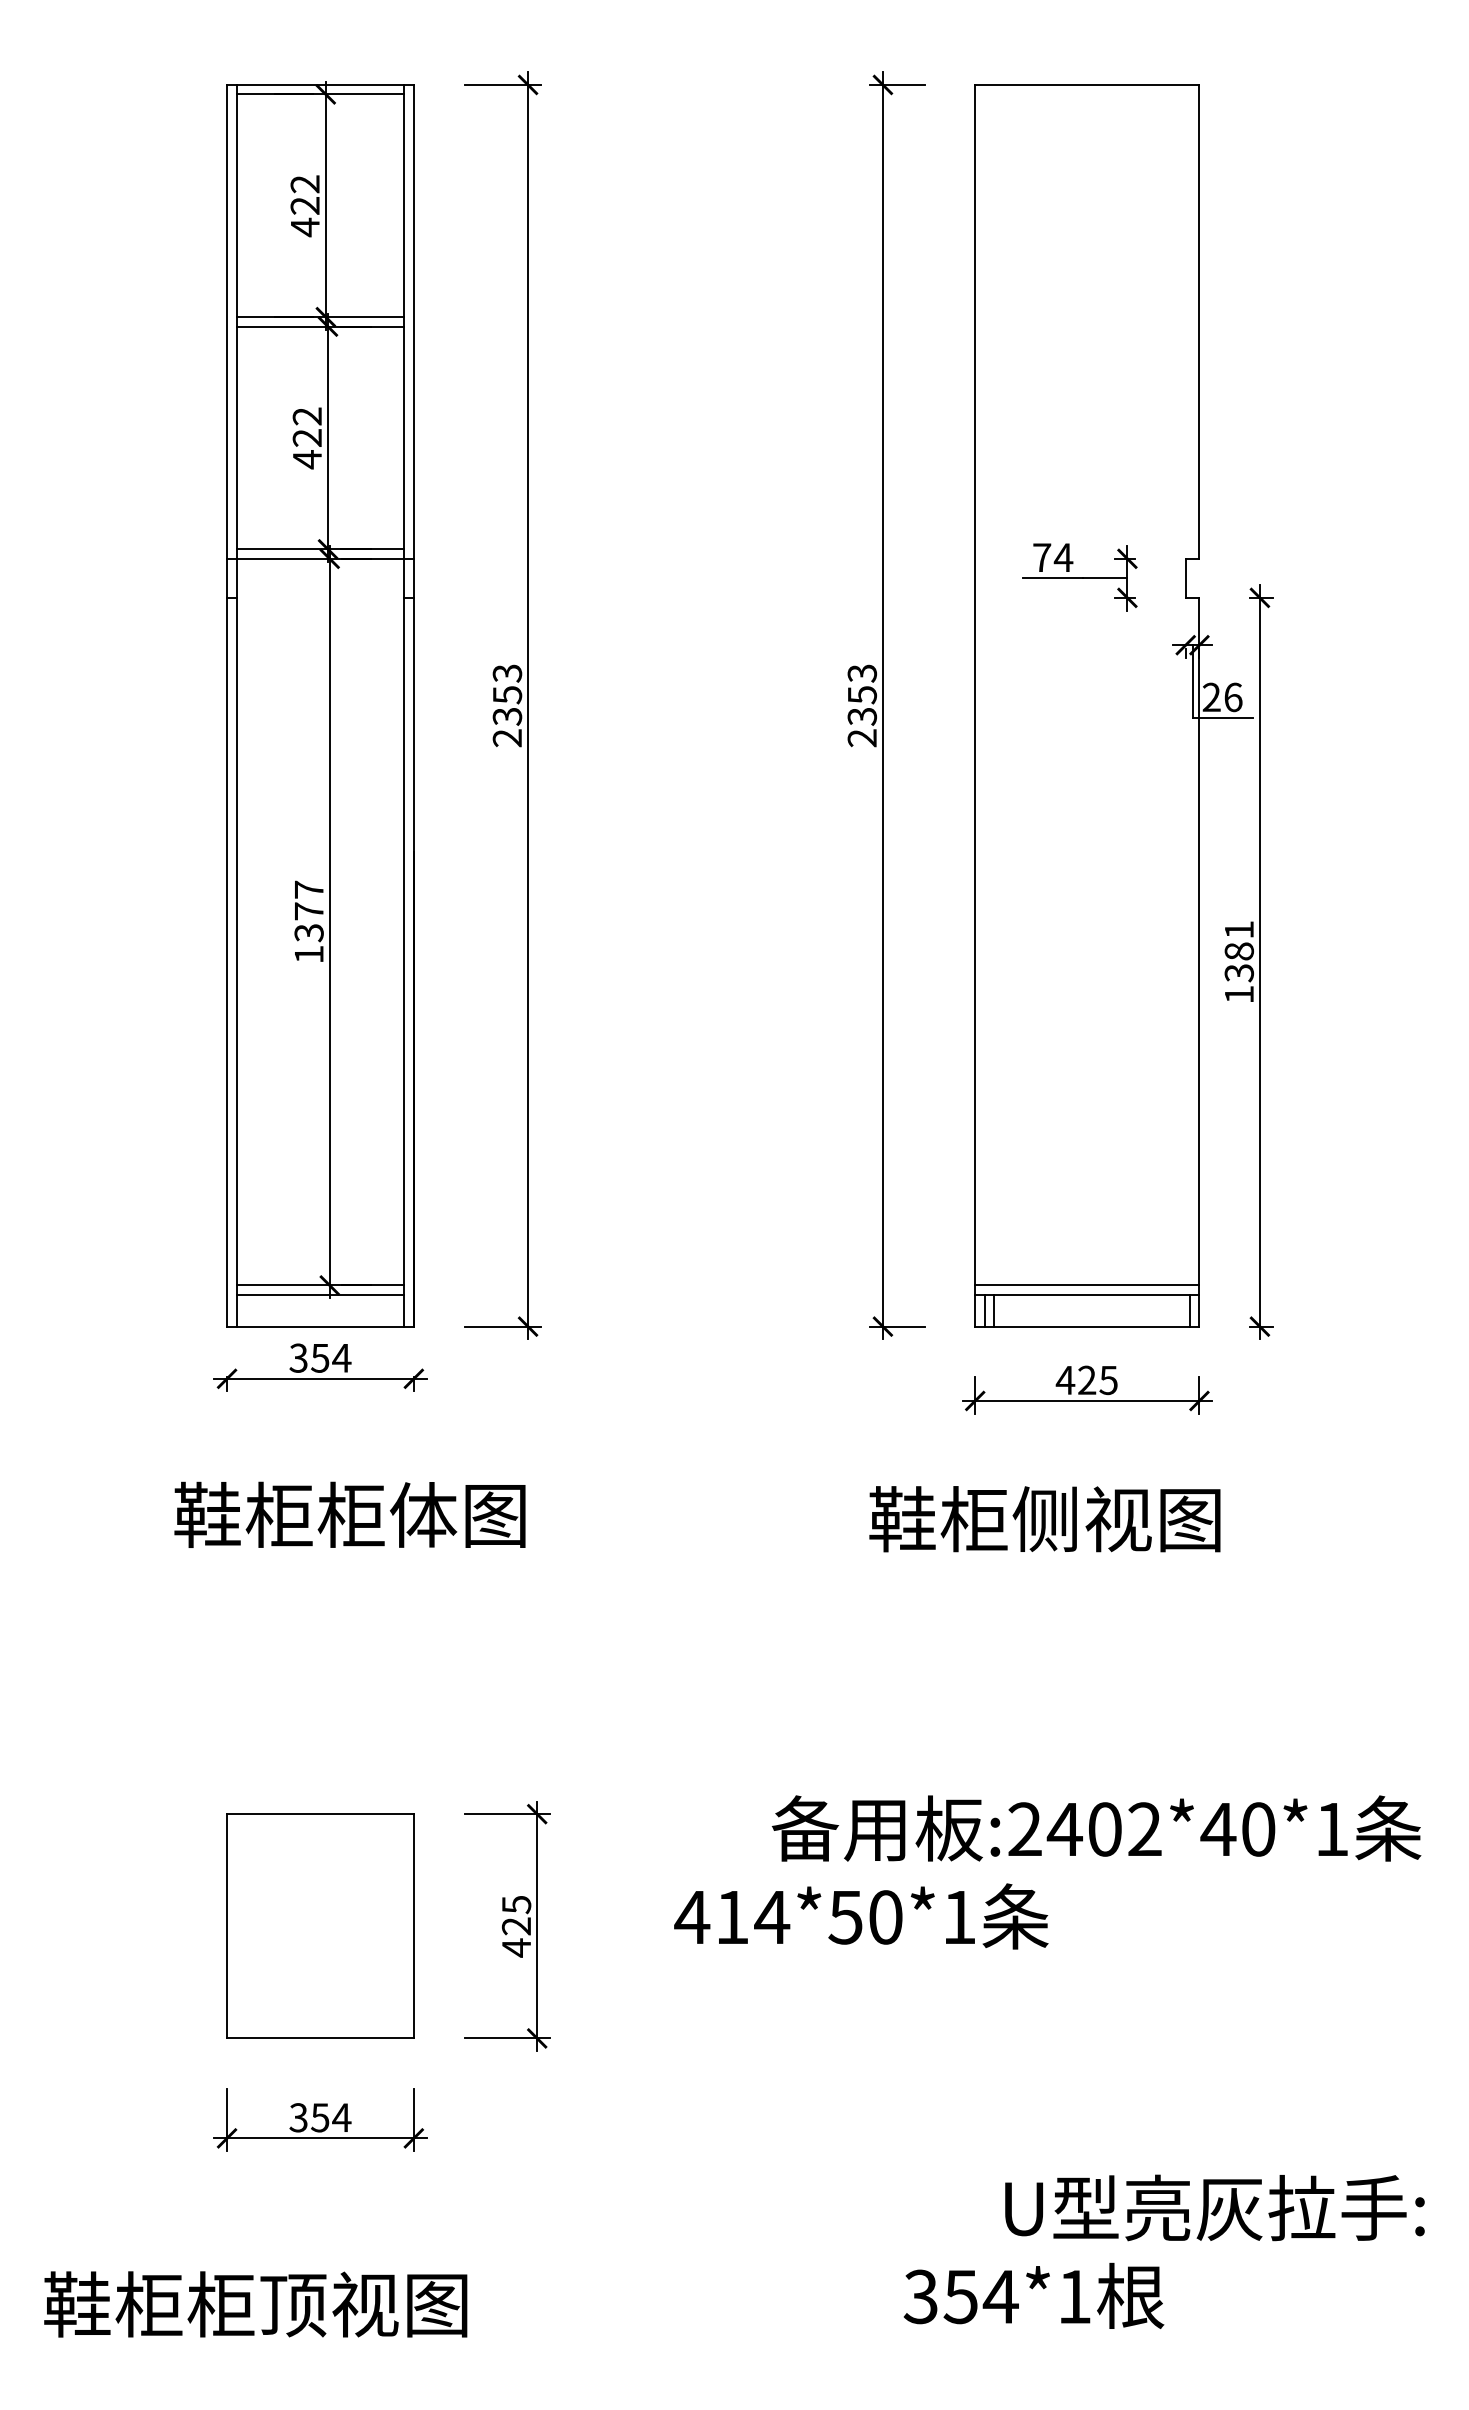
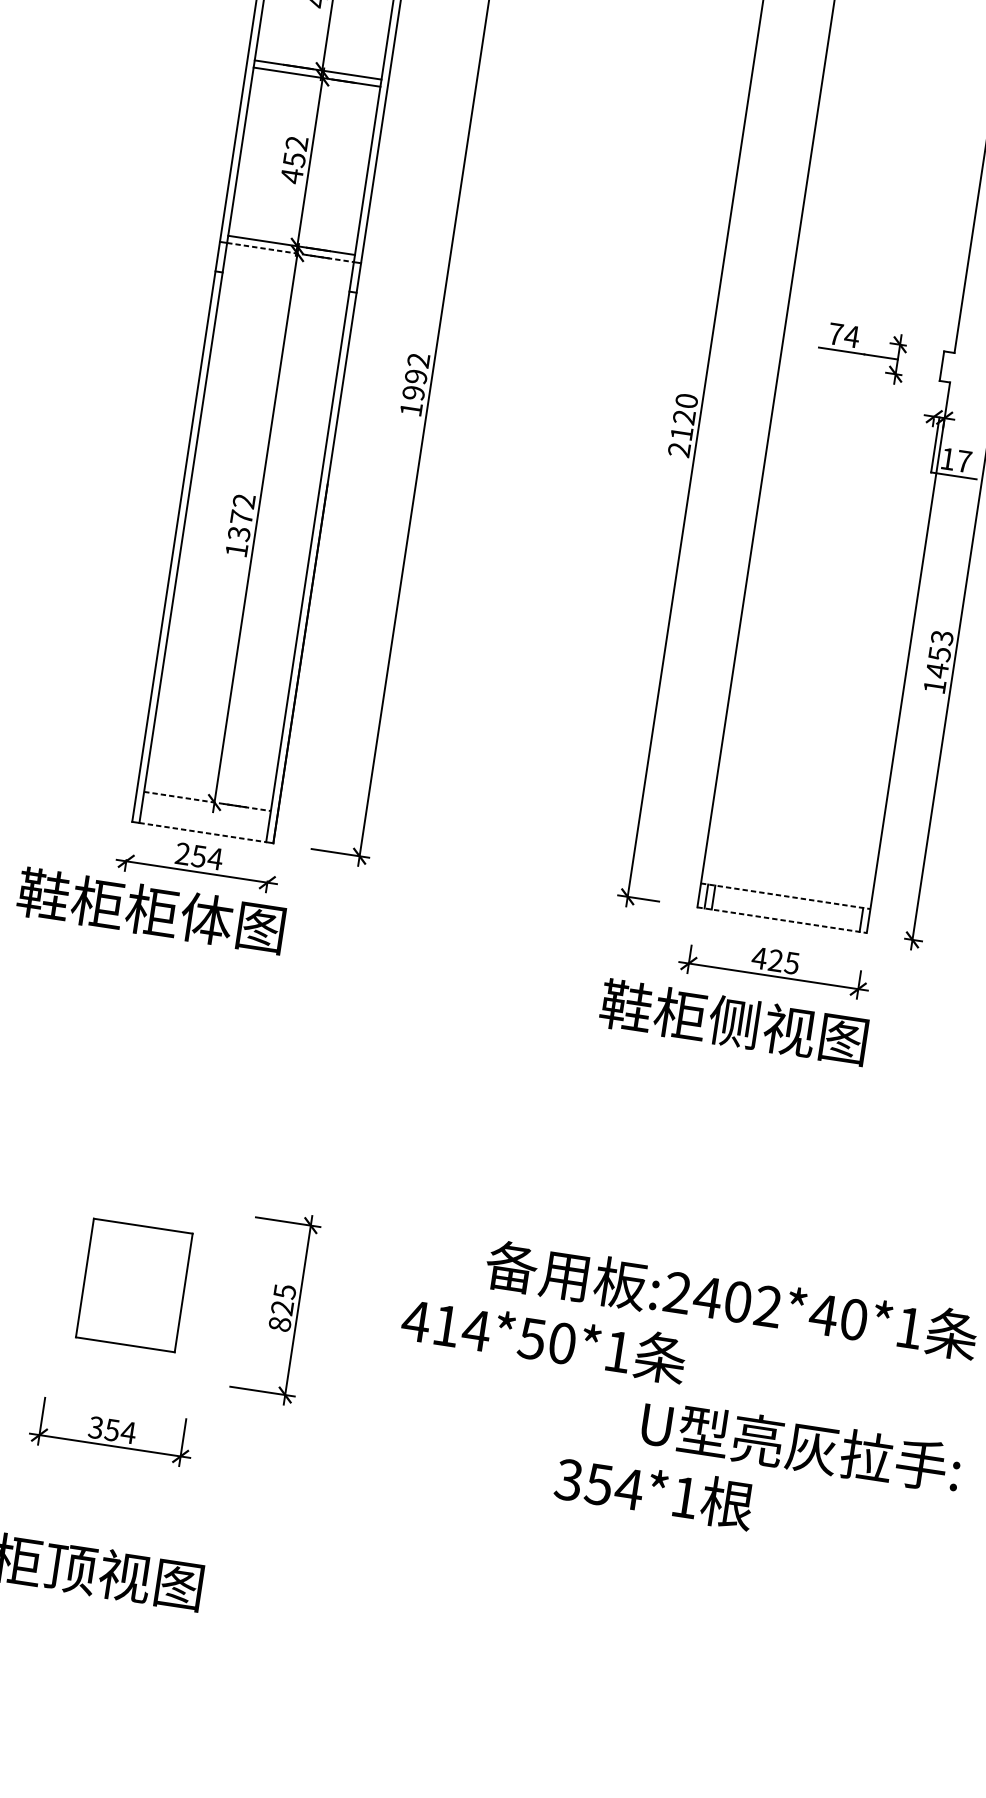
text: (307, 438) -> (294, 160), 422 -> 452
line: (320, 558) -> (290, 252), solid -> dashed
text: (862, 694) -> (684, 416), 2353 -> 2120
text: (1222, 697) -> (956, 460), 26 -> 17
text: (507, 705) -> (415, 384), 2353 -> 1992
text: (308, 889) -> (243, 500), 1377 -> 1372
text: (1239, 951) -> (939, 654), 1381 -> 1453
line: (320, 1285) -> (207, 801), solid -> dashed
line: (1087, 1285) -> (786, 889), removed
line: (320, 1294) -> (206, 808), removed
line: (1087, 1294) -> (785, 895), solid -> dashed
line: (320, 1326) -> (202, 832), solid -> dashed
line: (1087, 1326) -> (782, 920), solid -> dashed
text: (298, 1358) -> (182, 854), 354 -> 254
text: (349, 1514) -> (150, 910), moved
text: (1044, 1519) -> (733, 1022), moved
part: (320, 1925) -> (134, 1284), size x0.7
text: (516, 1947) -> (279, 1323), 425 -> 825
text: (1163, 2251) -> (757, 1473), moved

